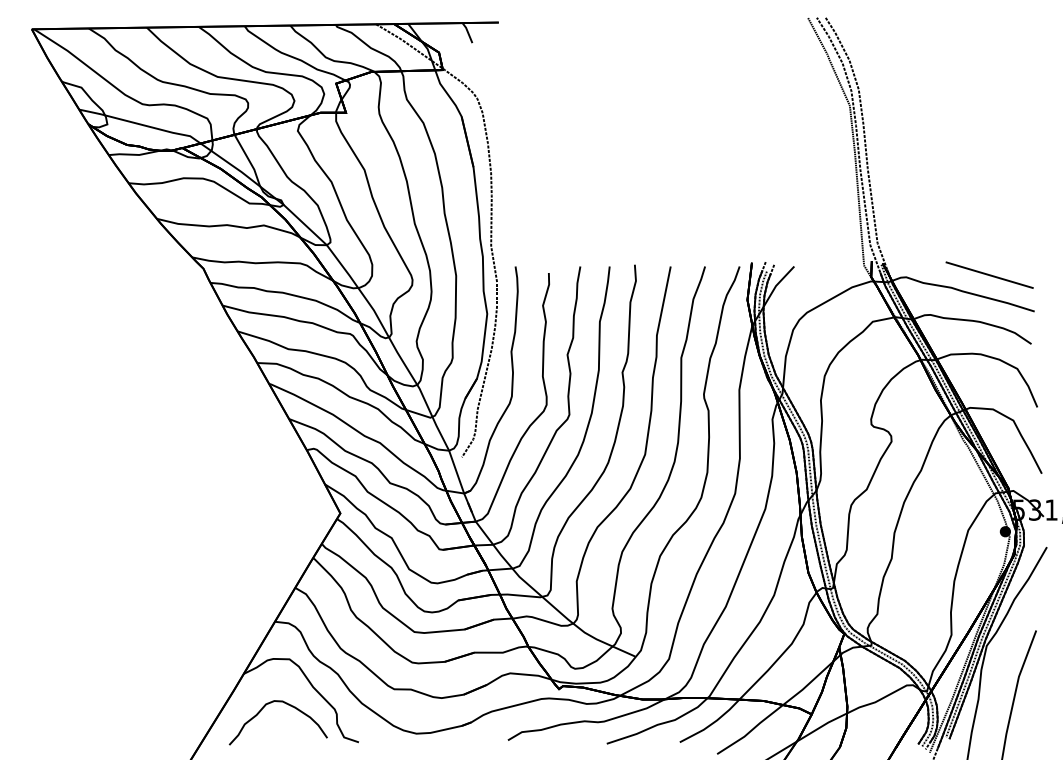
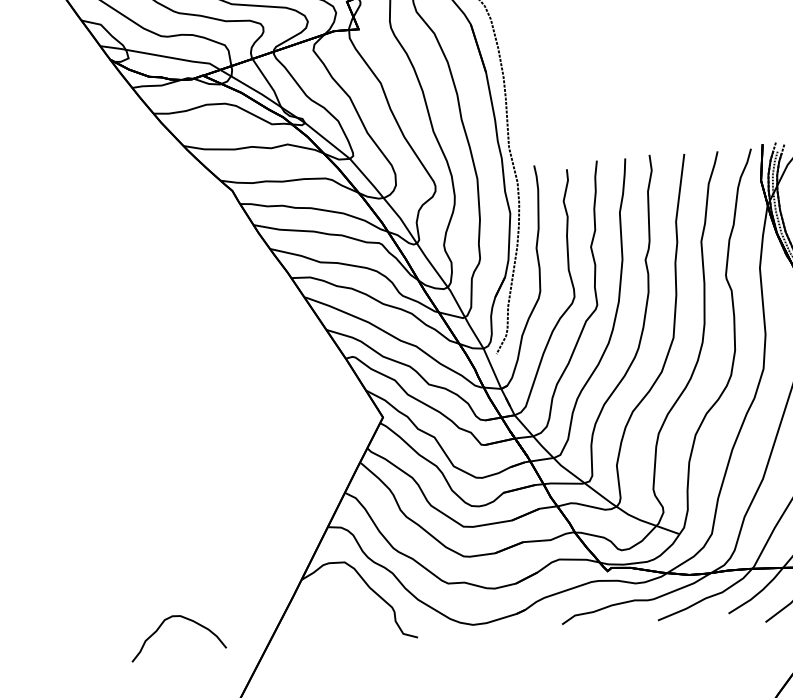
part: (261, 711) -> (160, 627), moved

